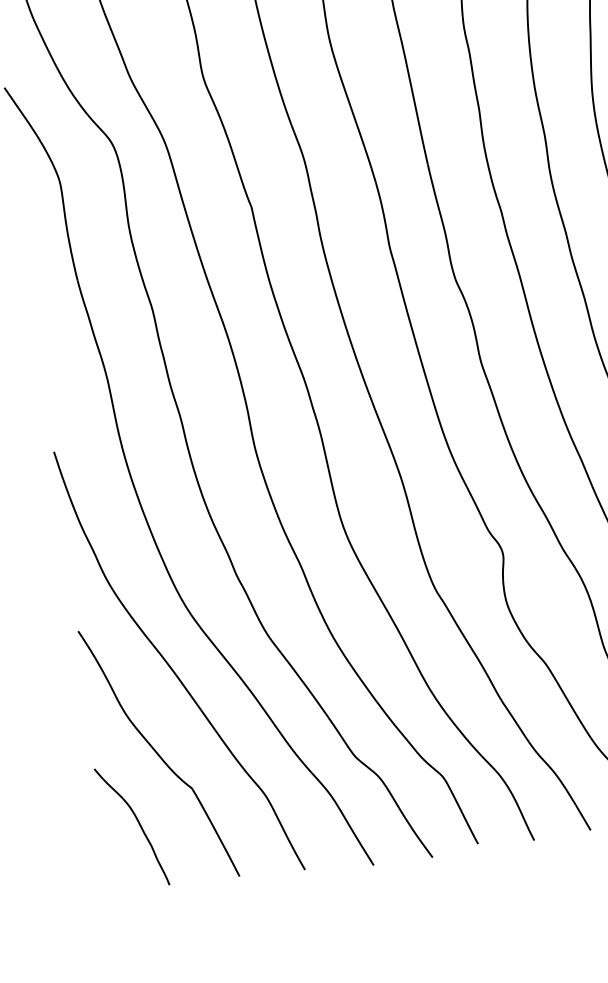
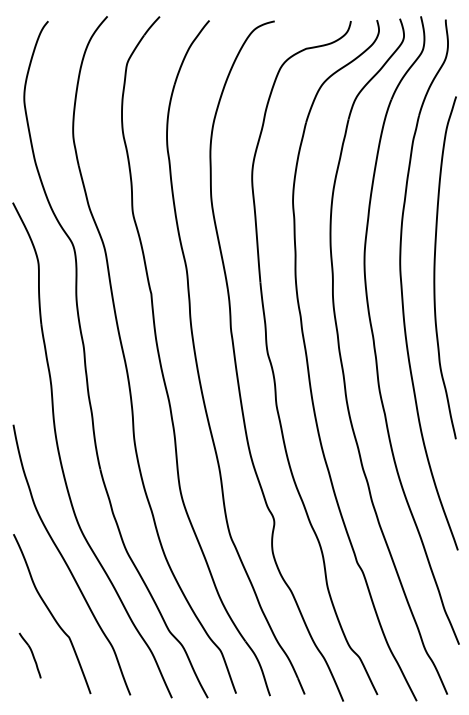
part: (130, 826) -> (29, 655), size x0.6

